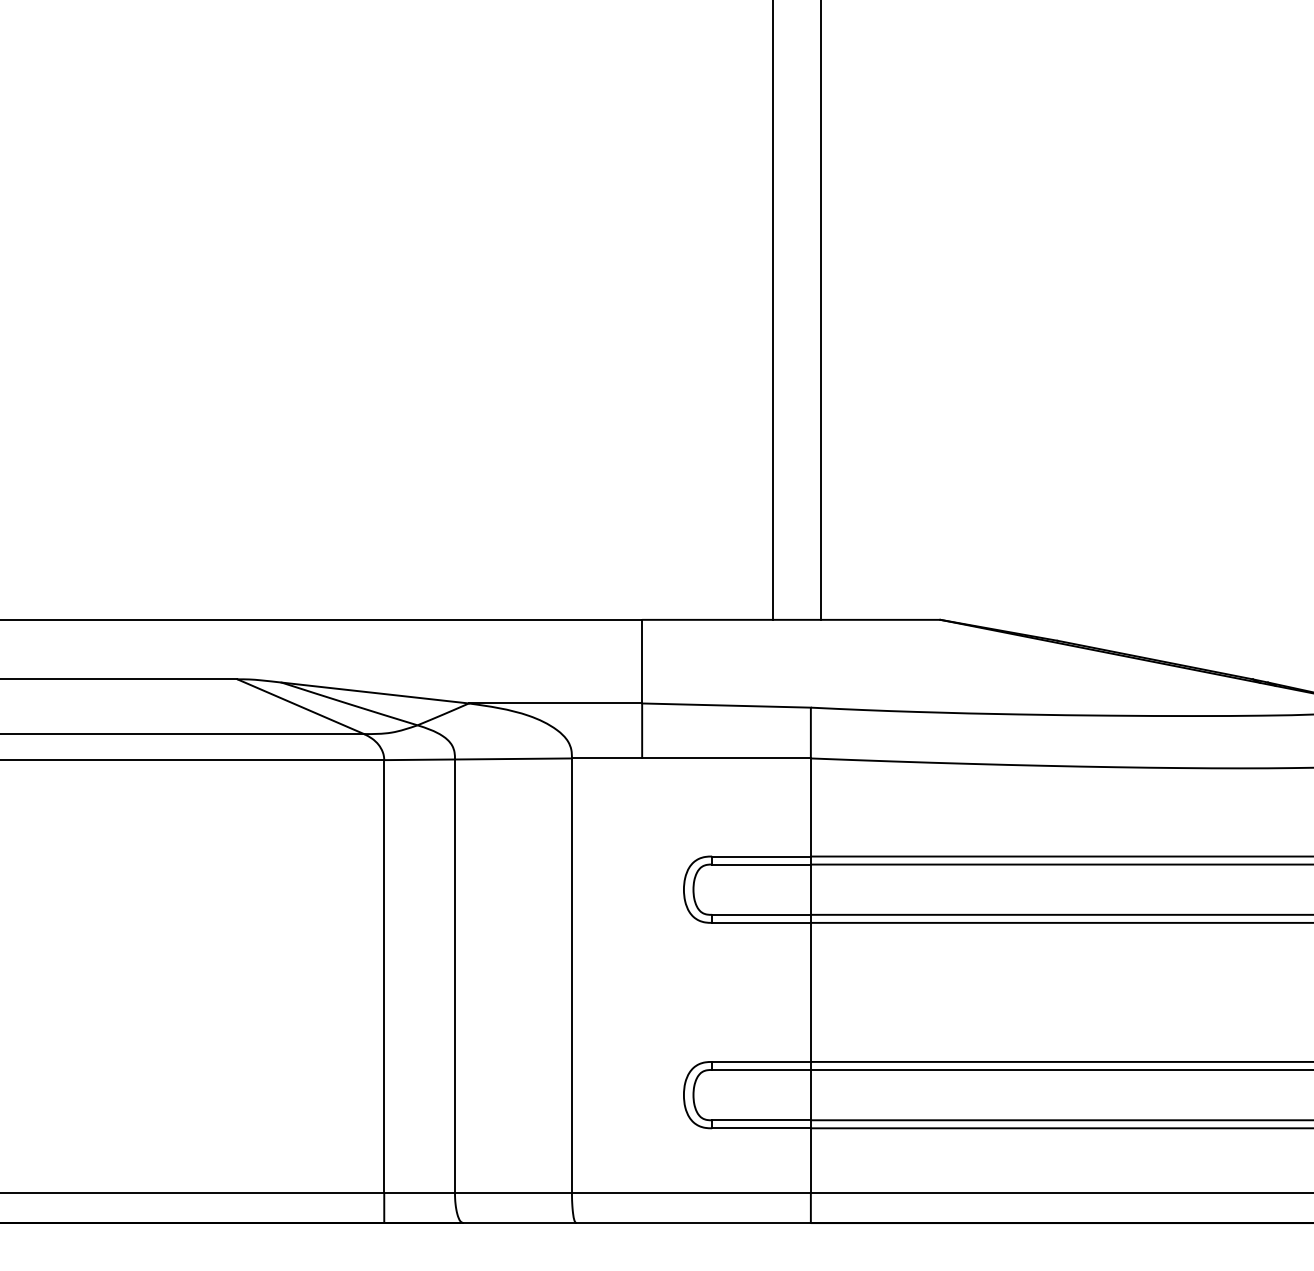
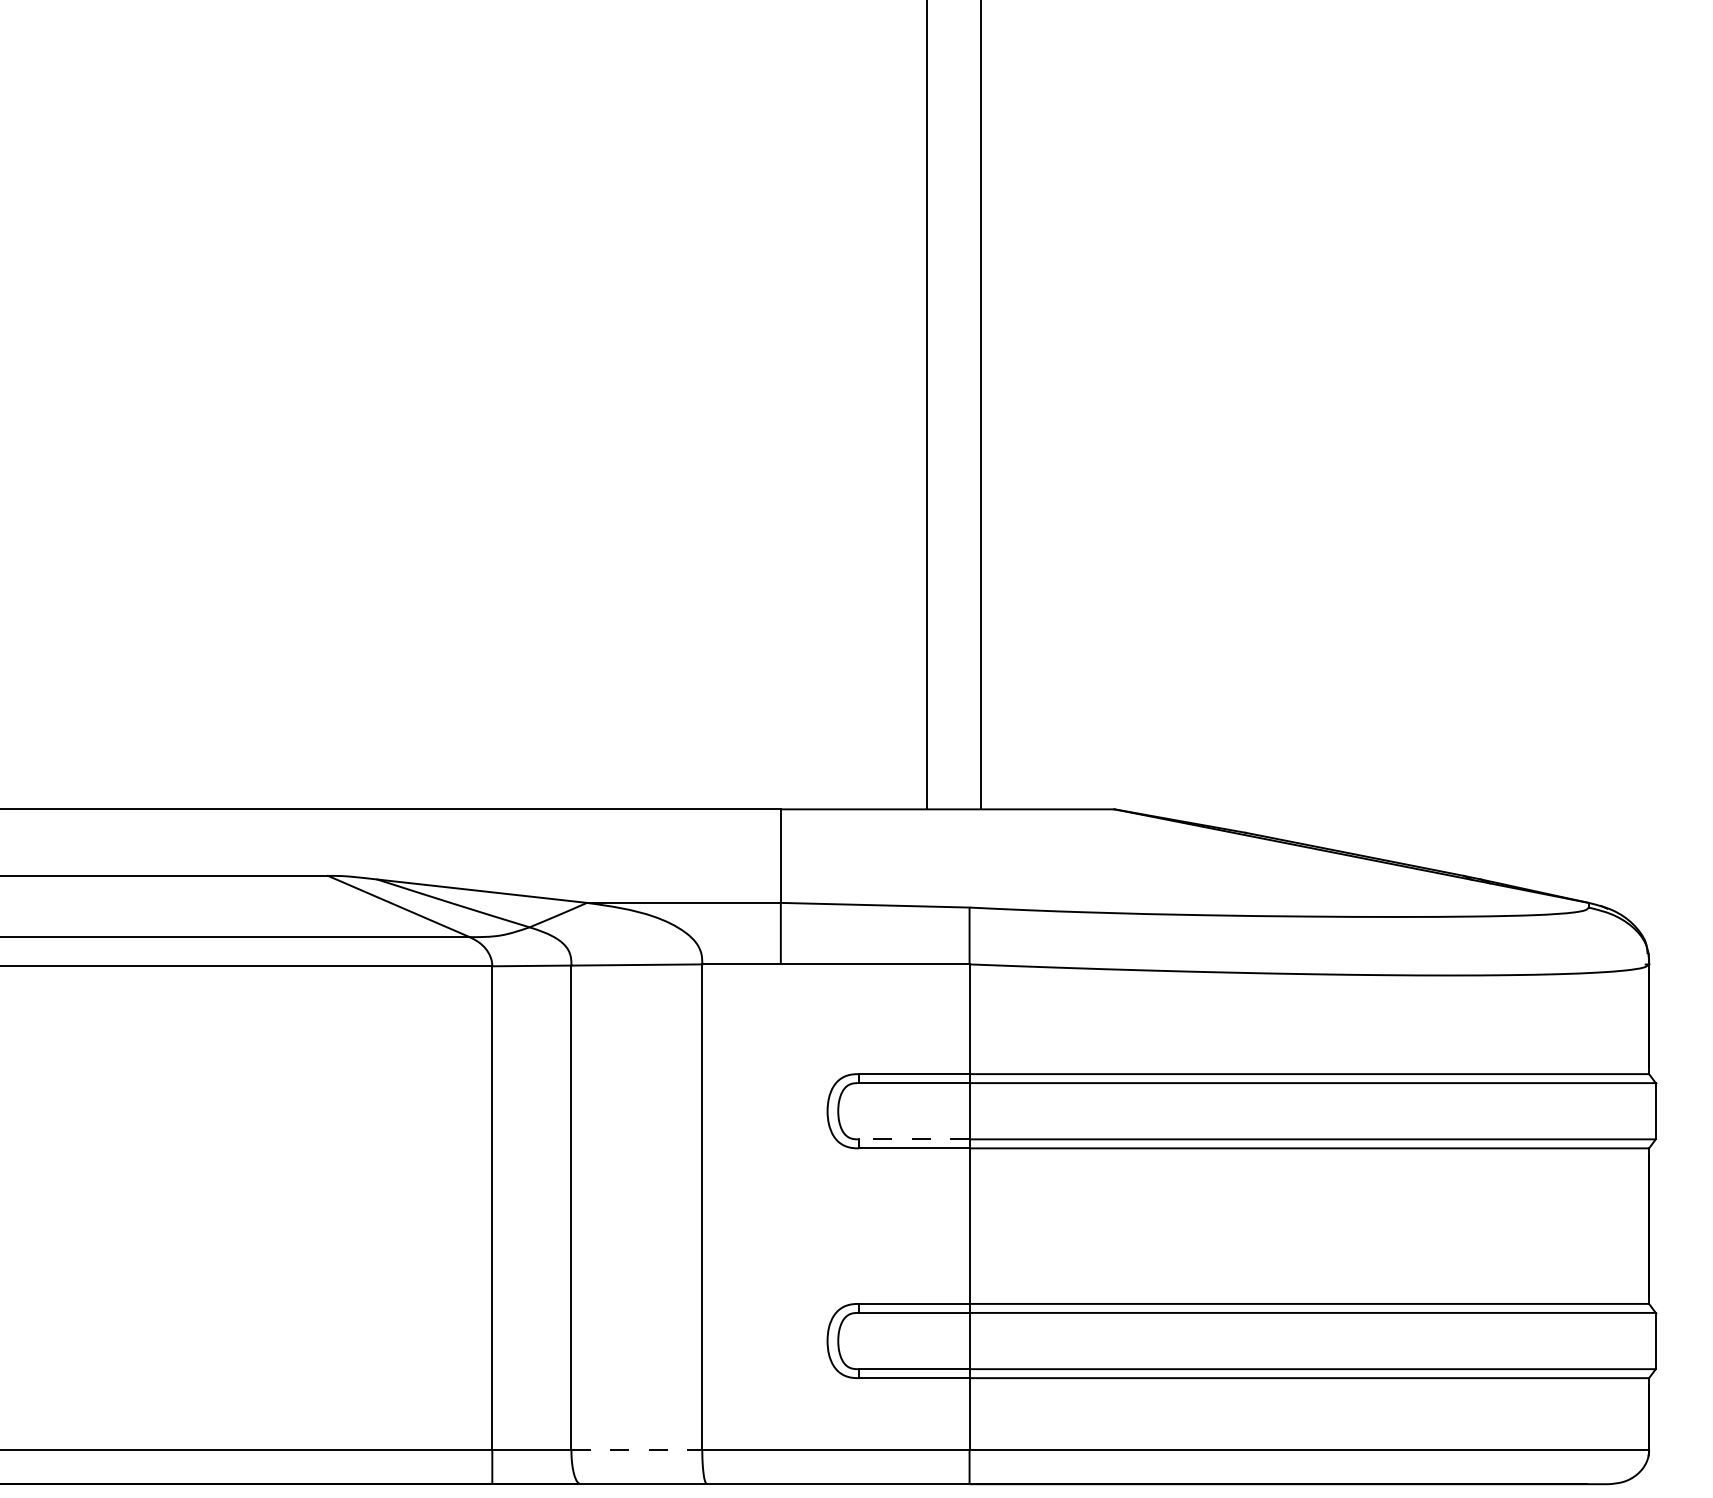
line: (760, 914) -> (913, 1139), solid -> dashed
line: (514, 1192) -> (637, 1450), solid -> dashed

